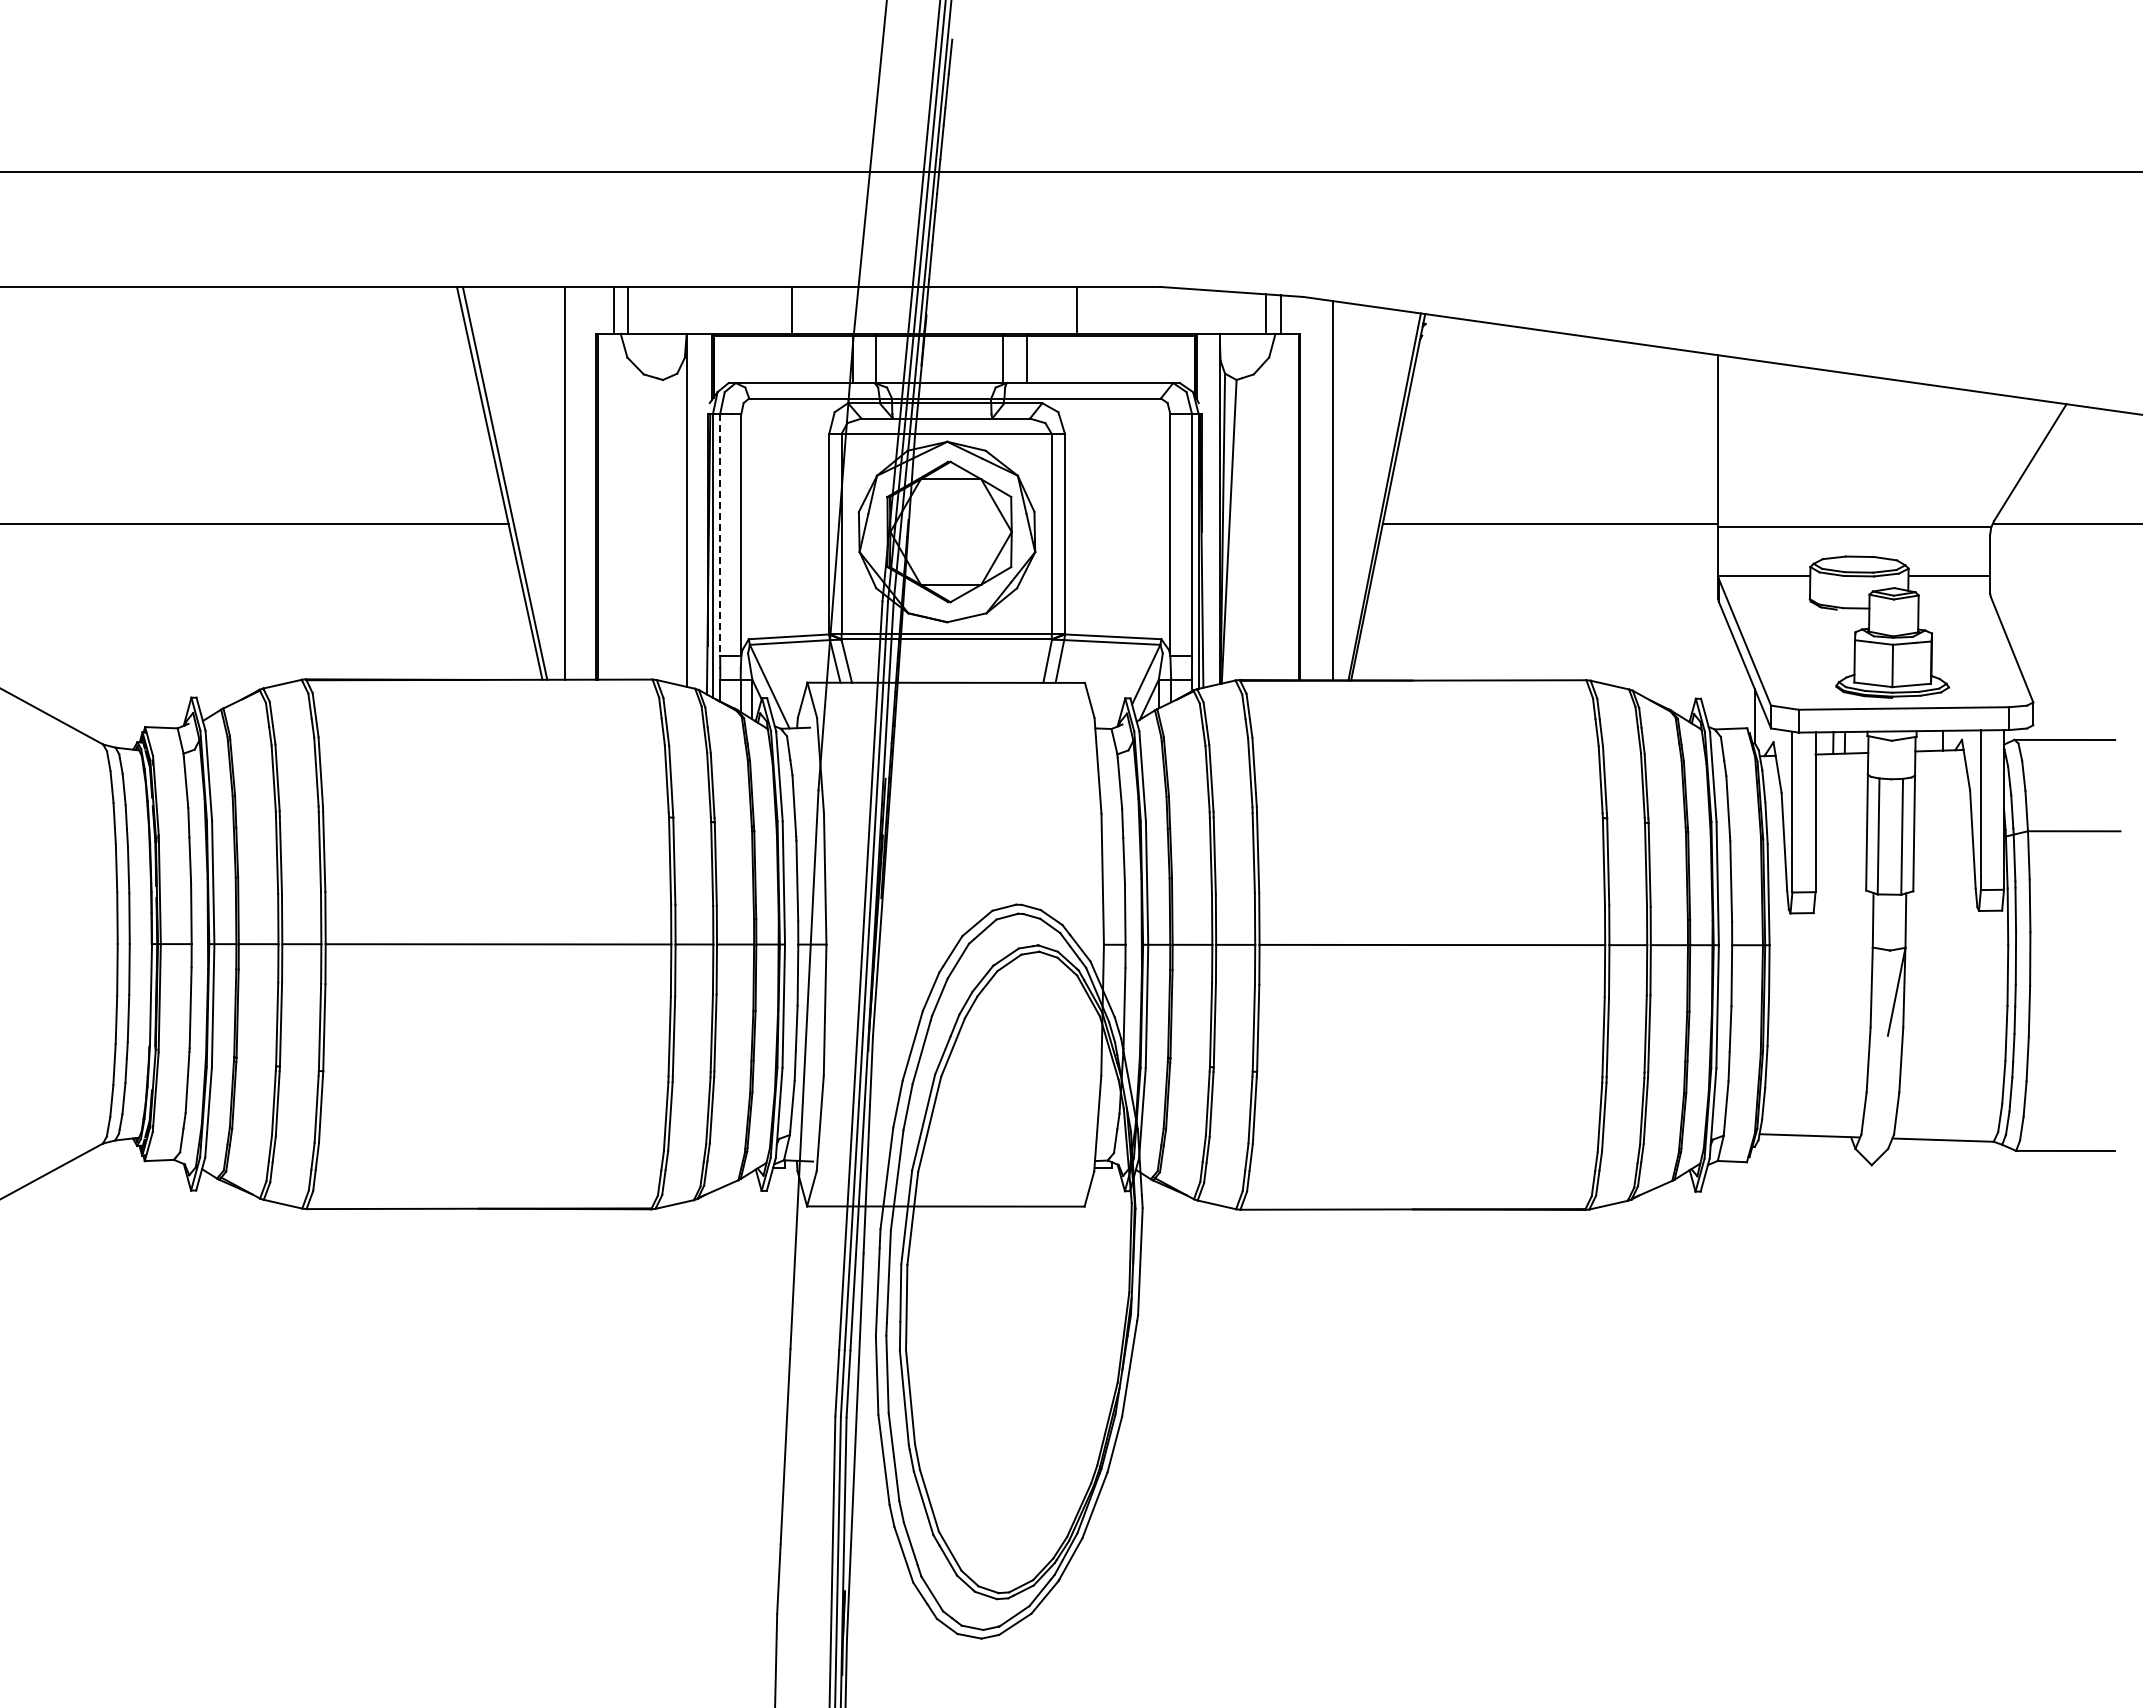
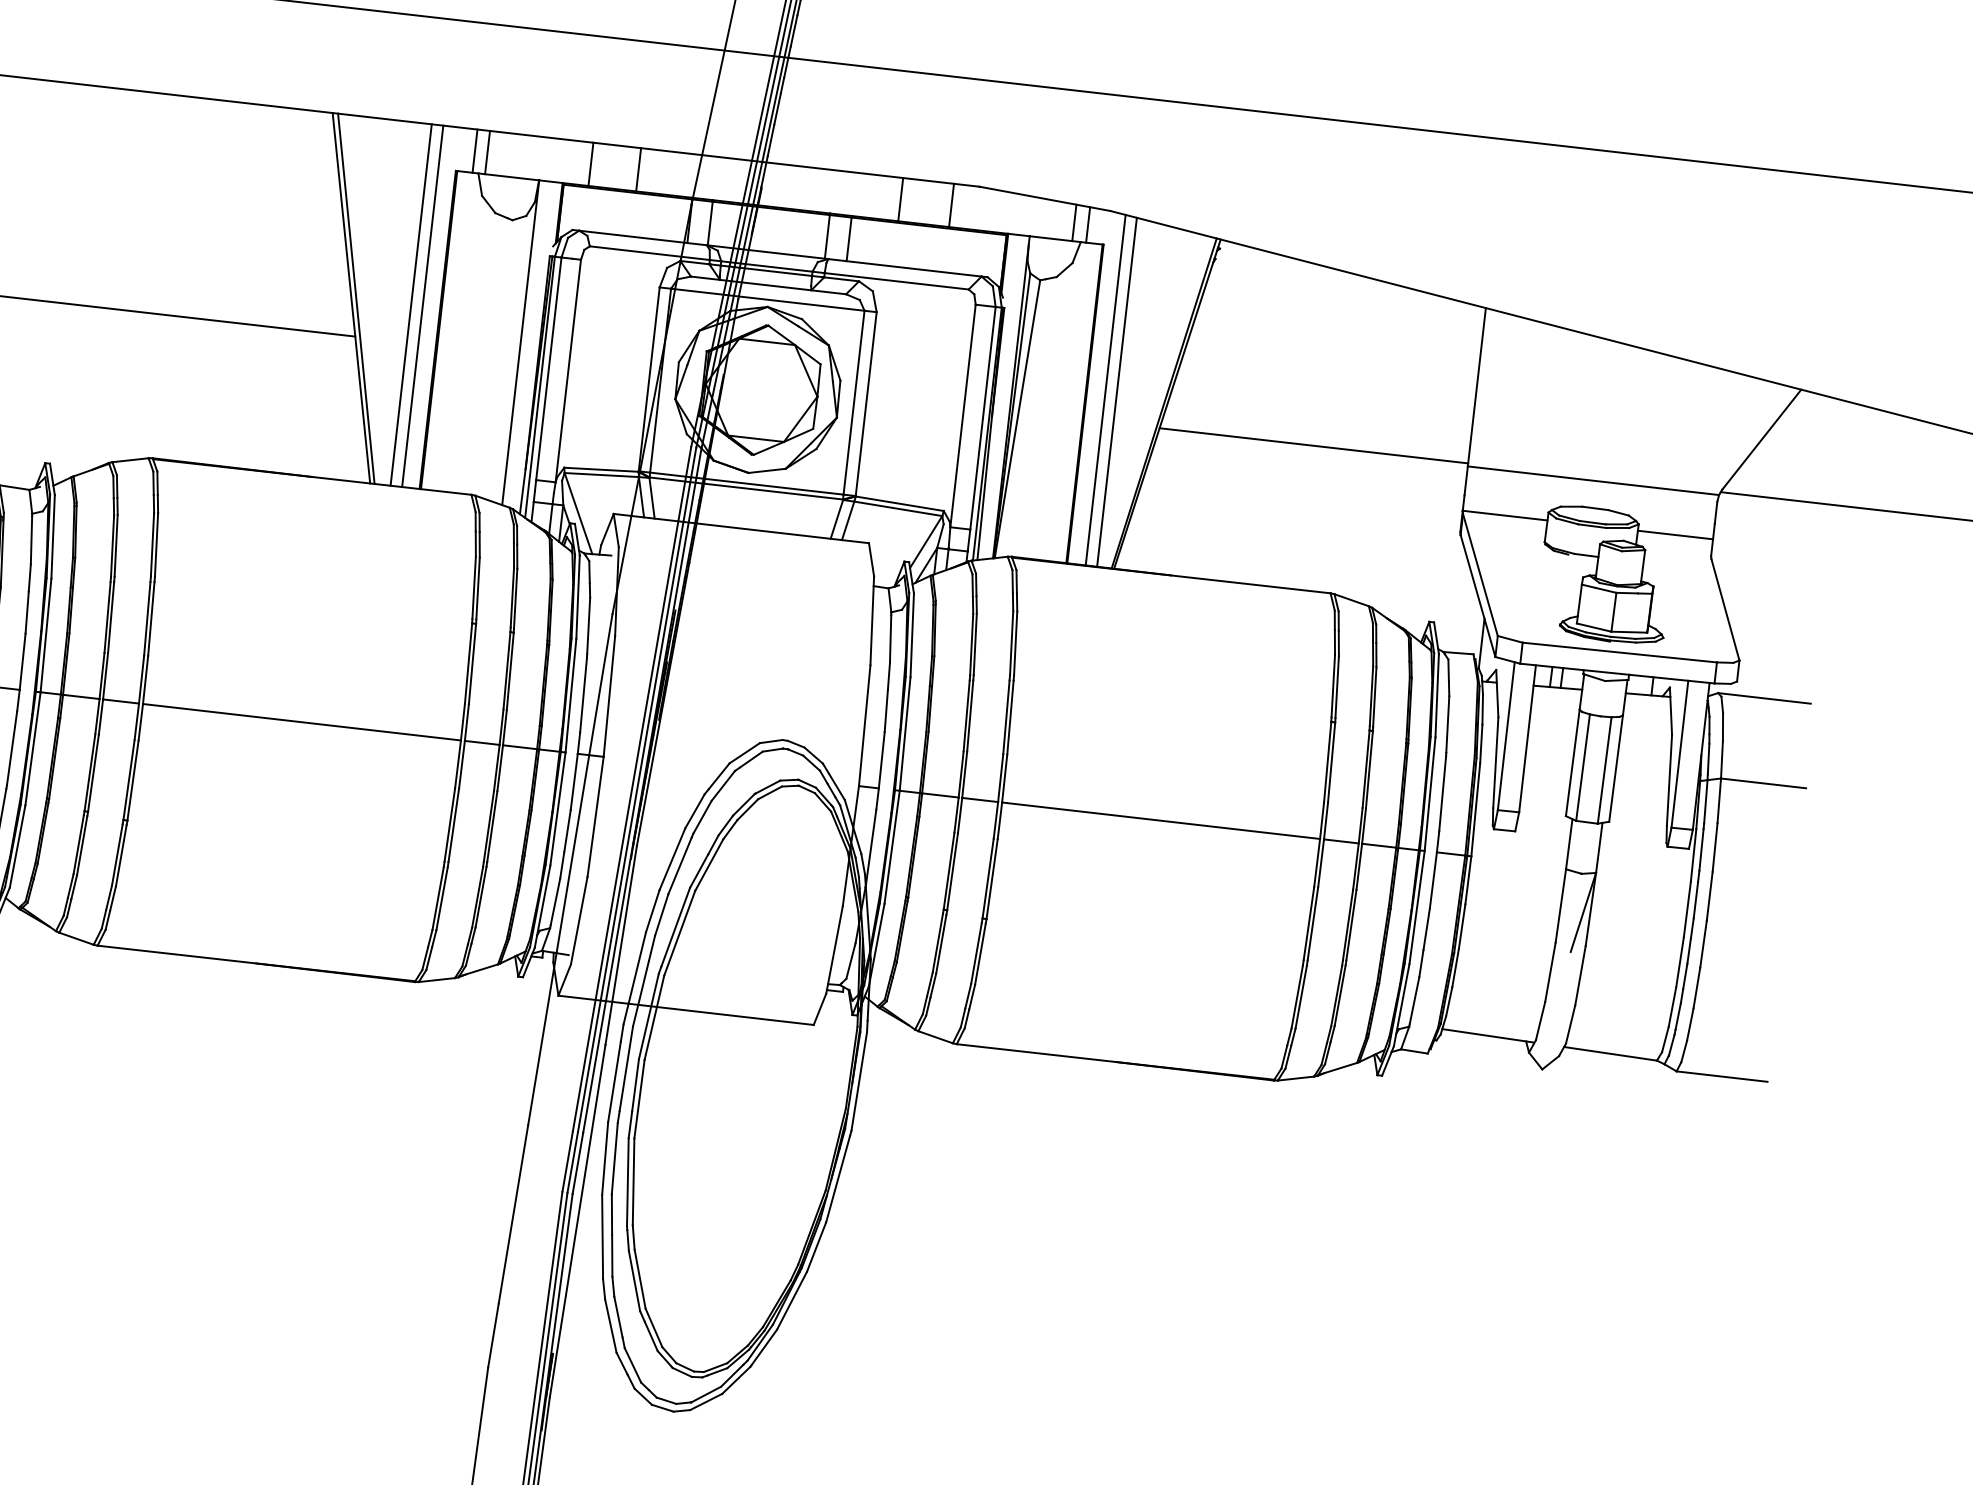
line: (740, 309) -> (591, 163), added
line: (1132, 309) -> (951, 204), added
line: (577, 482) -> (423, 305), added
line: (1320, 489) -> (1105, 389), added
line: (720, 534) -> (549, 368), dashed -> solid

